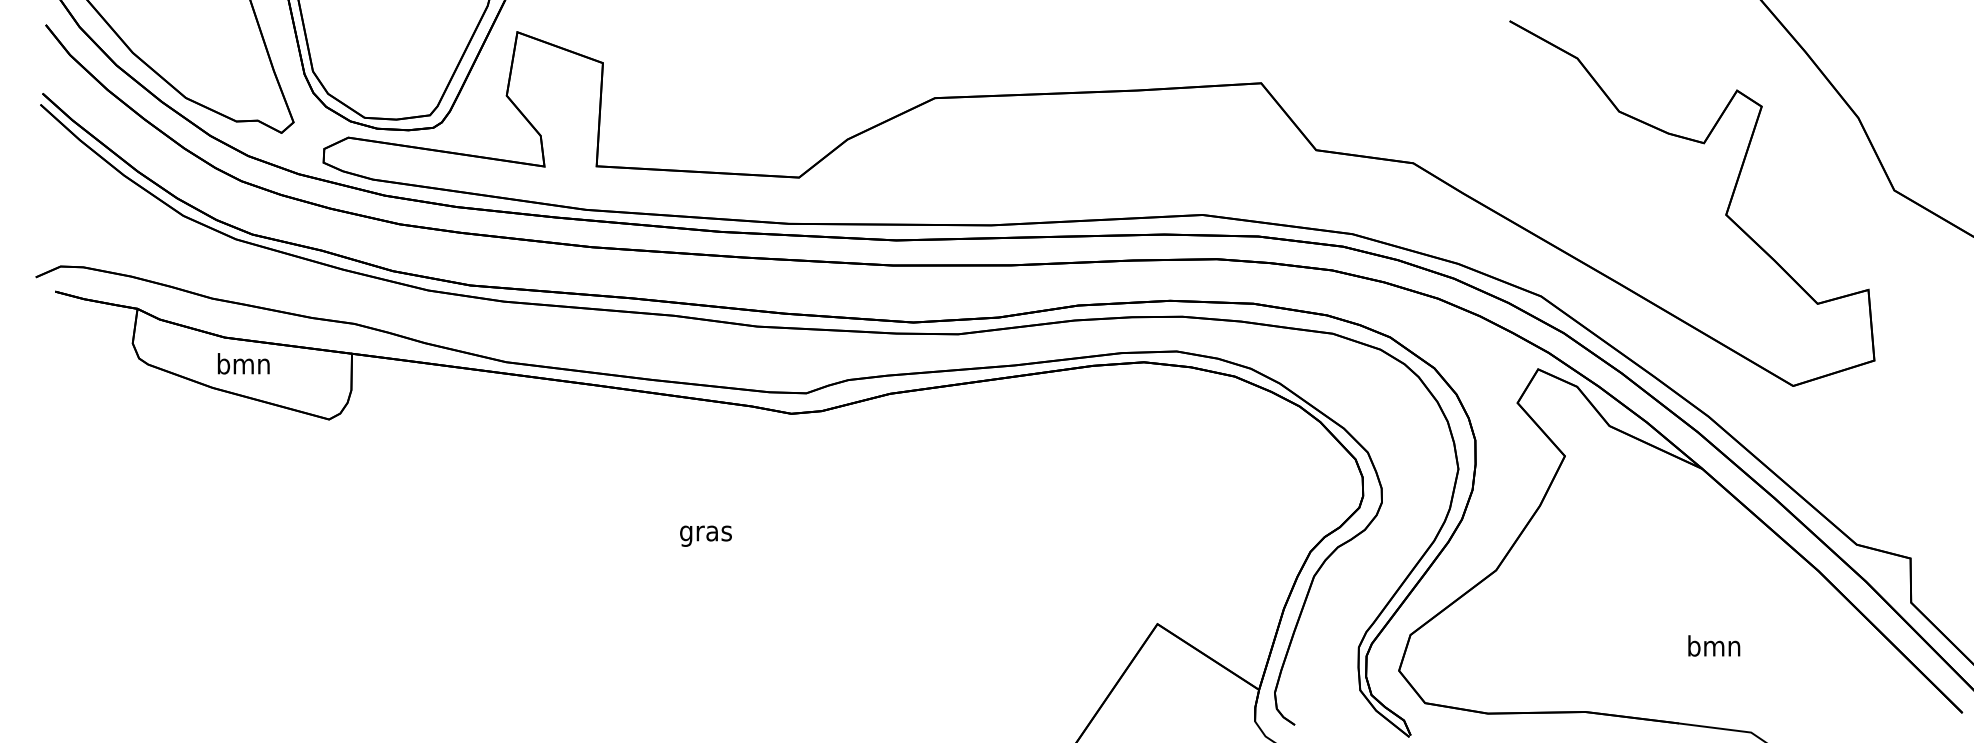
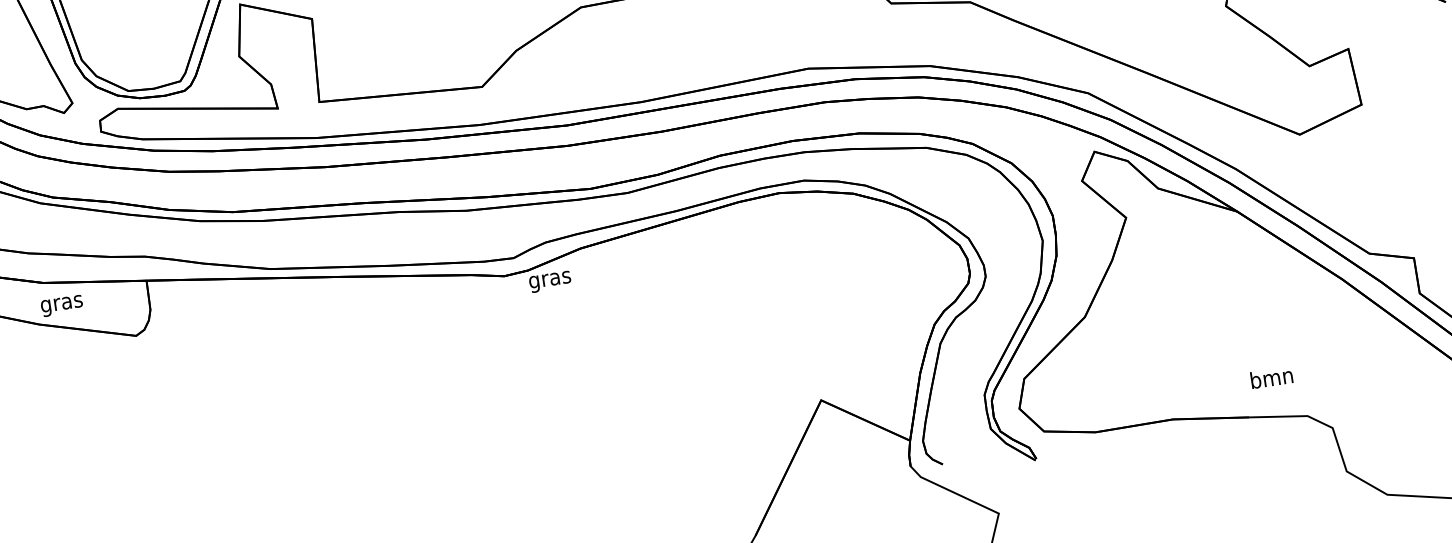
text: (243, 366) -> (61, 303), bmn -> gras
text: (705, 535) -> (549, 281), moved
text: (1714, 645) -> (1271, 377), moved

